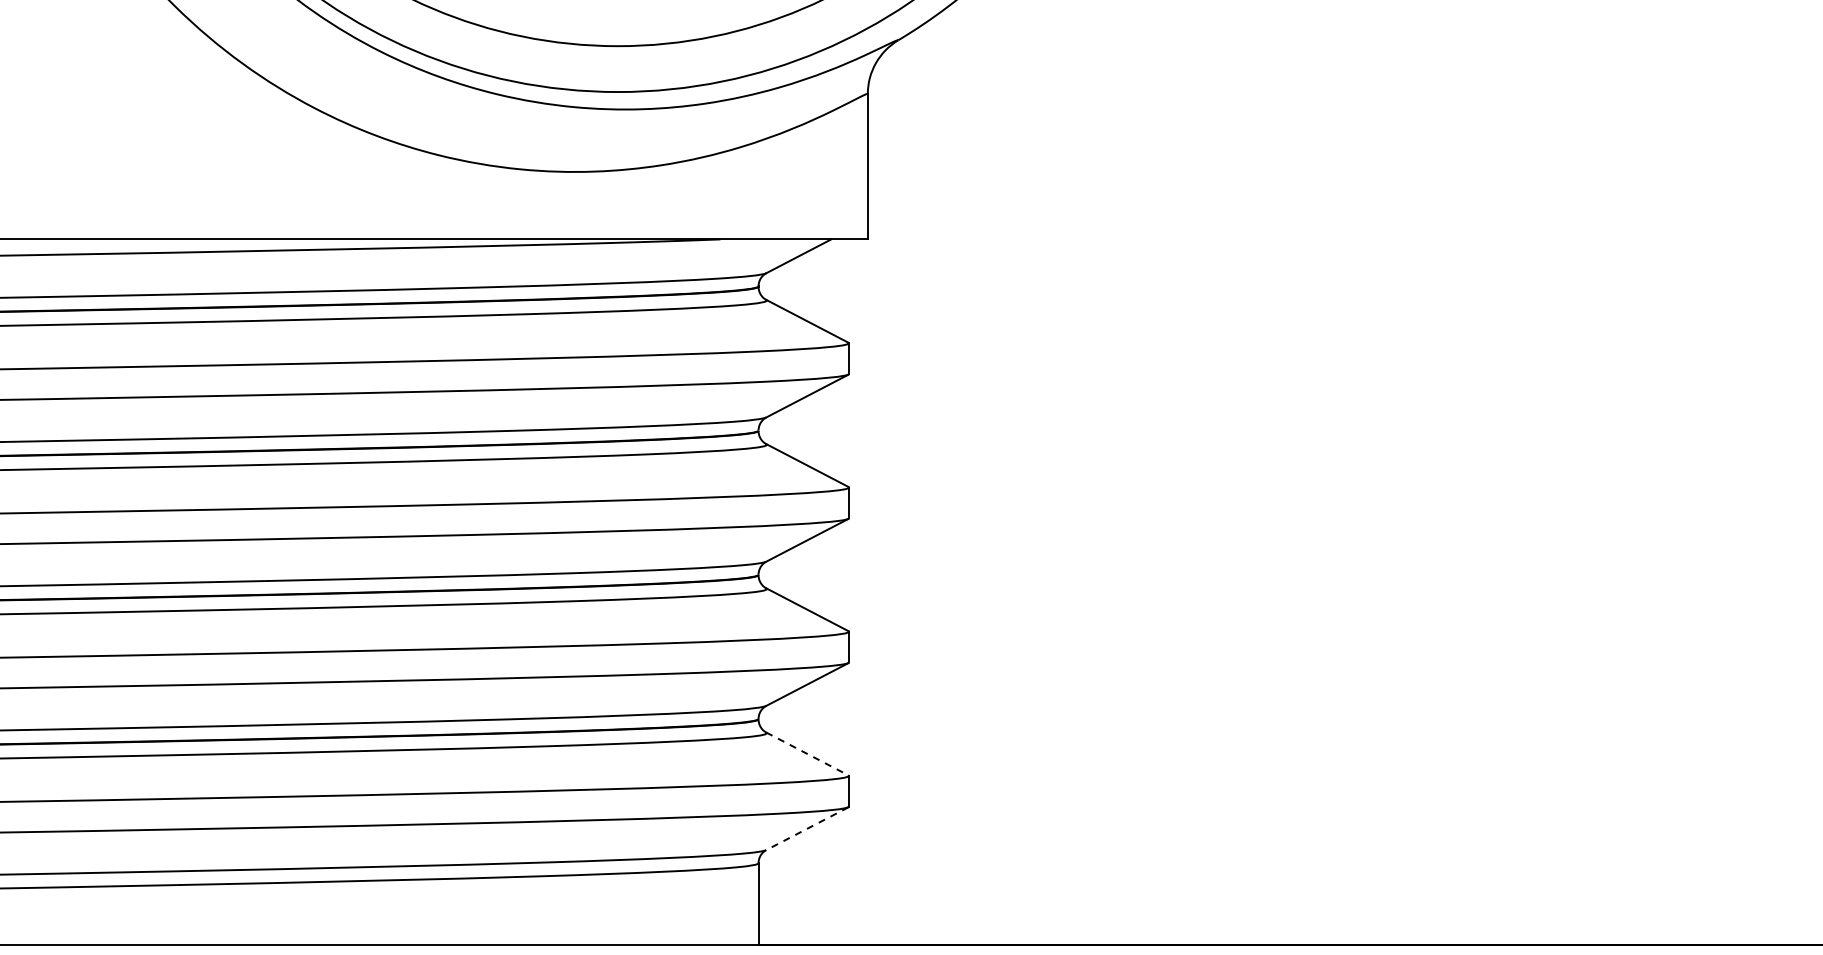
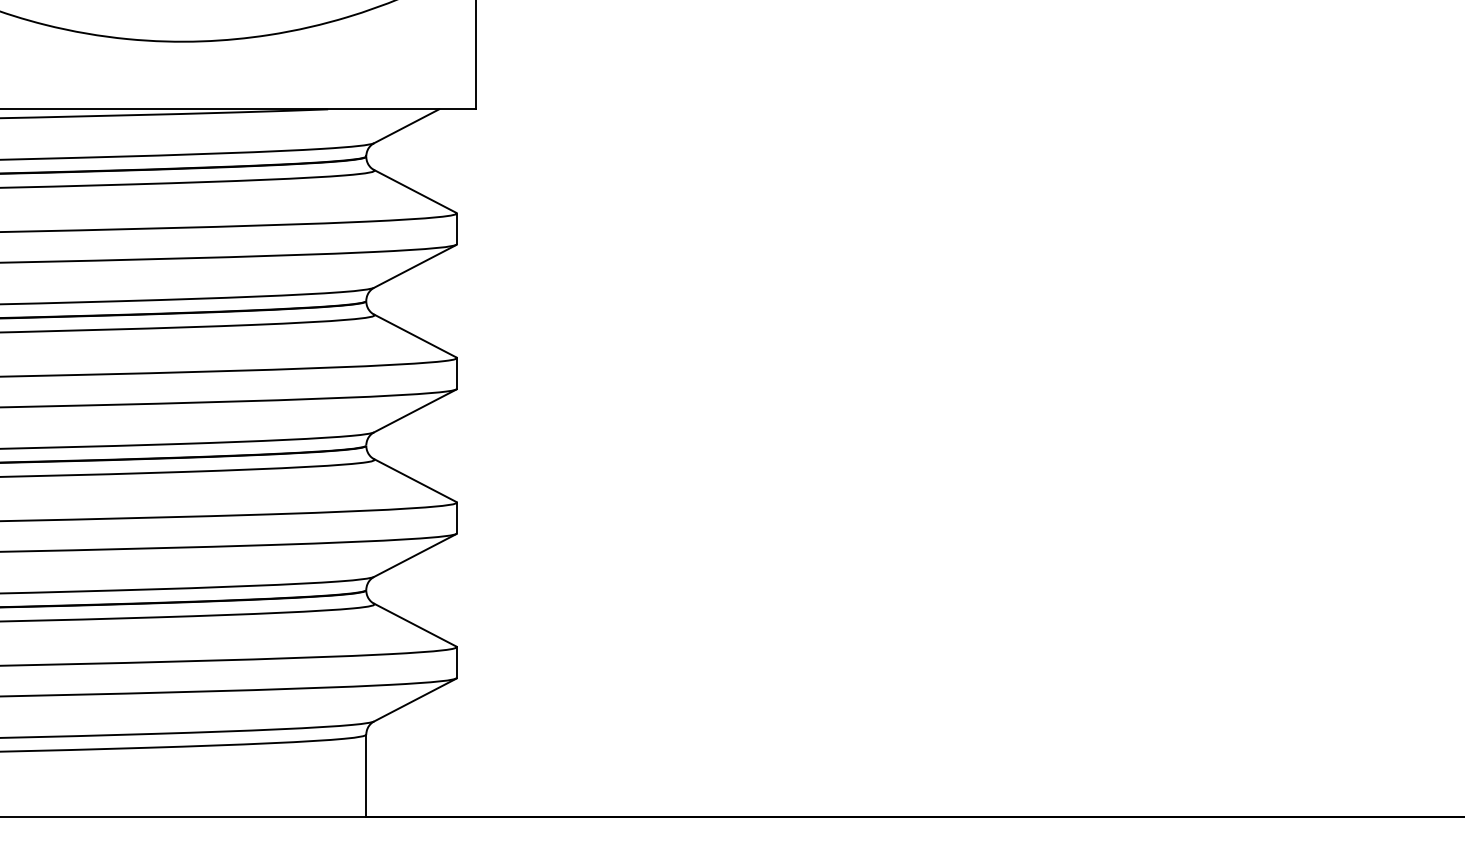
line: (807, 754) -> (415, 625), dashed -> solid
line: (806, 828) -> (414, 699), dashed -> solid

